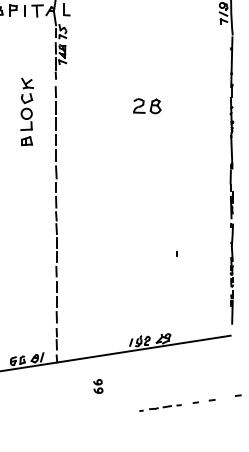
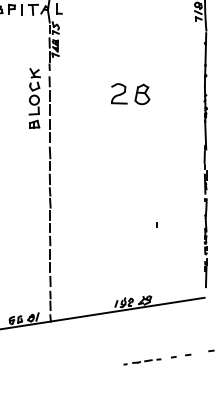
part: (147, 106) -> (130, 94), size x1.6
part: (26, 111) -> (34, 98), moved
part: (98, 386) -> (87, 342), removed

